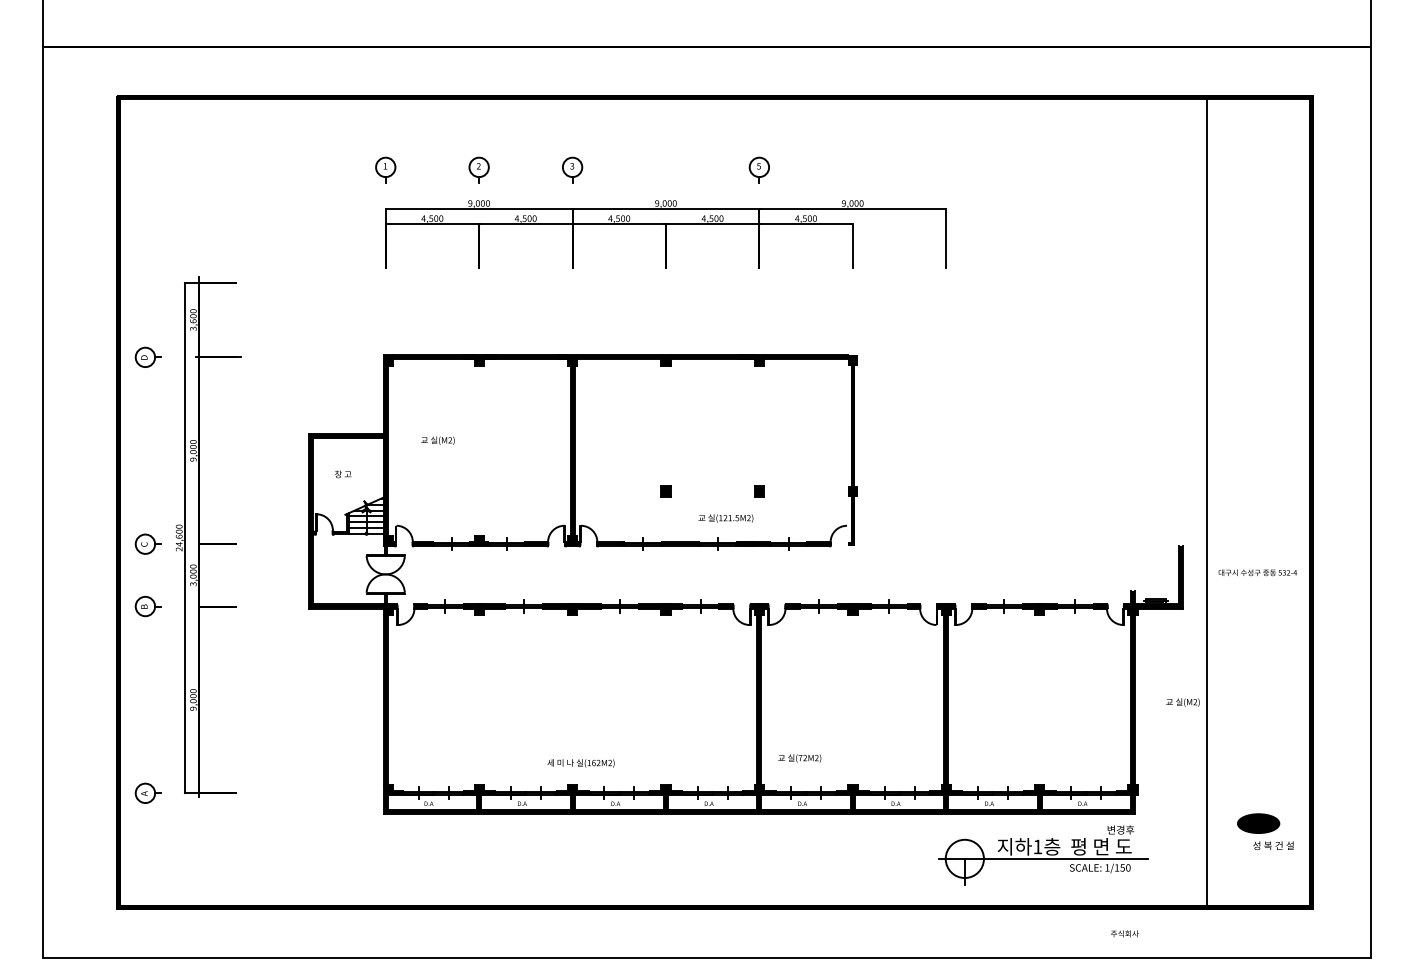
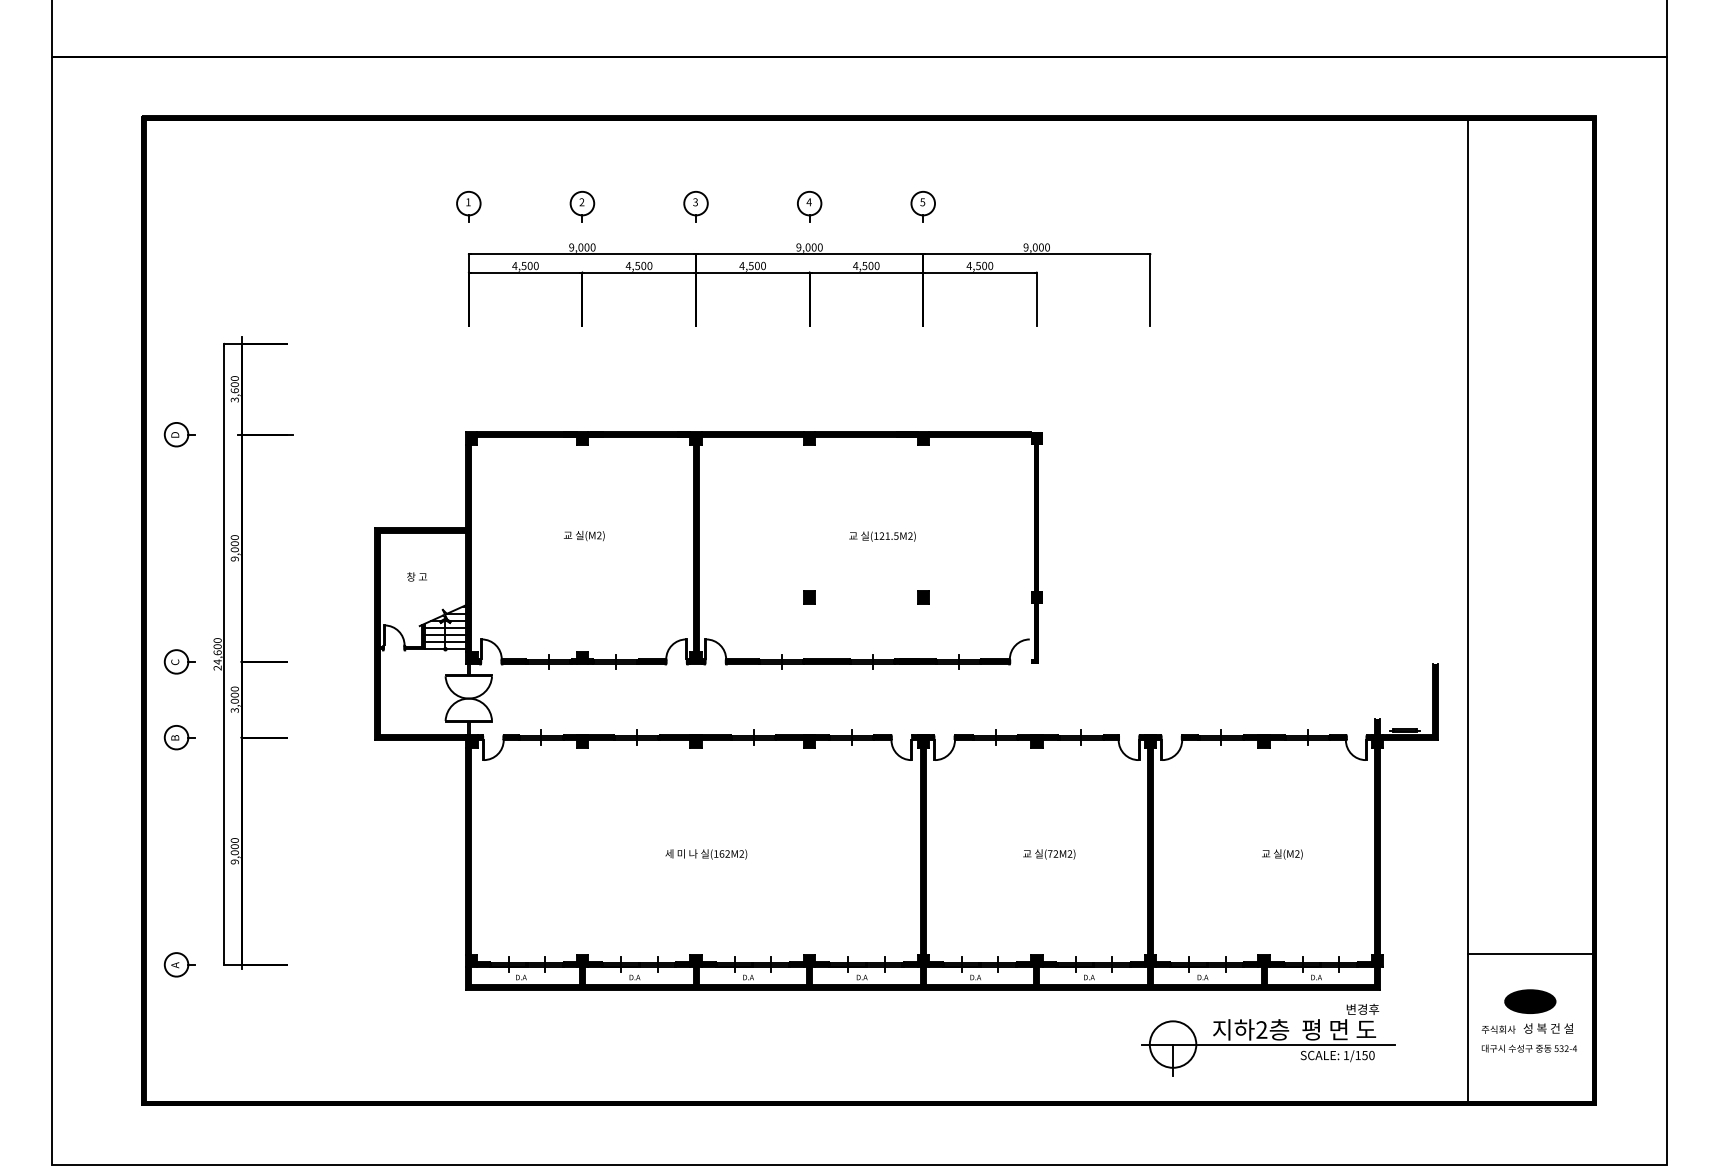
part: (665, 169) -> (809, 206), added
text: (437, 441) -> (583, 536), moved
text: (725, 518) -> (882, 536), moved
text: (1257, 572) -> (1528, 1048), moved
text: (1183, 702) -> (1282, 854), moved
text: (799, 758) -> (1049, 854), moved
text: (581, 763) -> (706, 854), moved
line: (1257, 784) -> (1529, 954), added
text: (1037, 846) -> (1261, 1029), 1 -> 2
text: (1124, 933) -> (1498, 1029), moved

